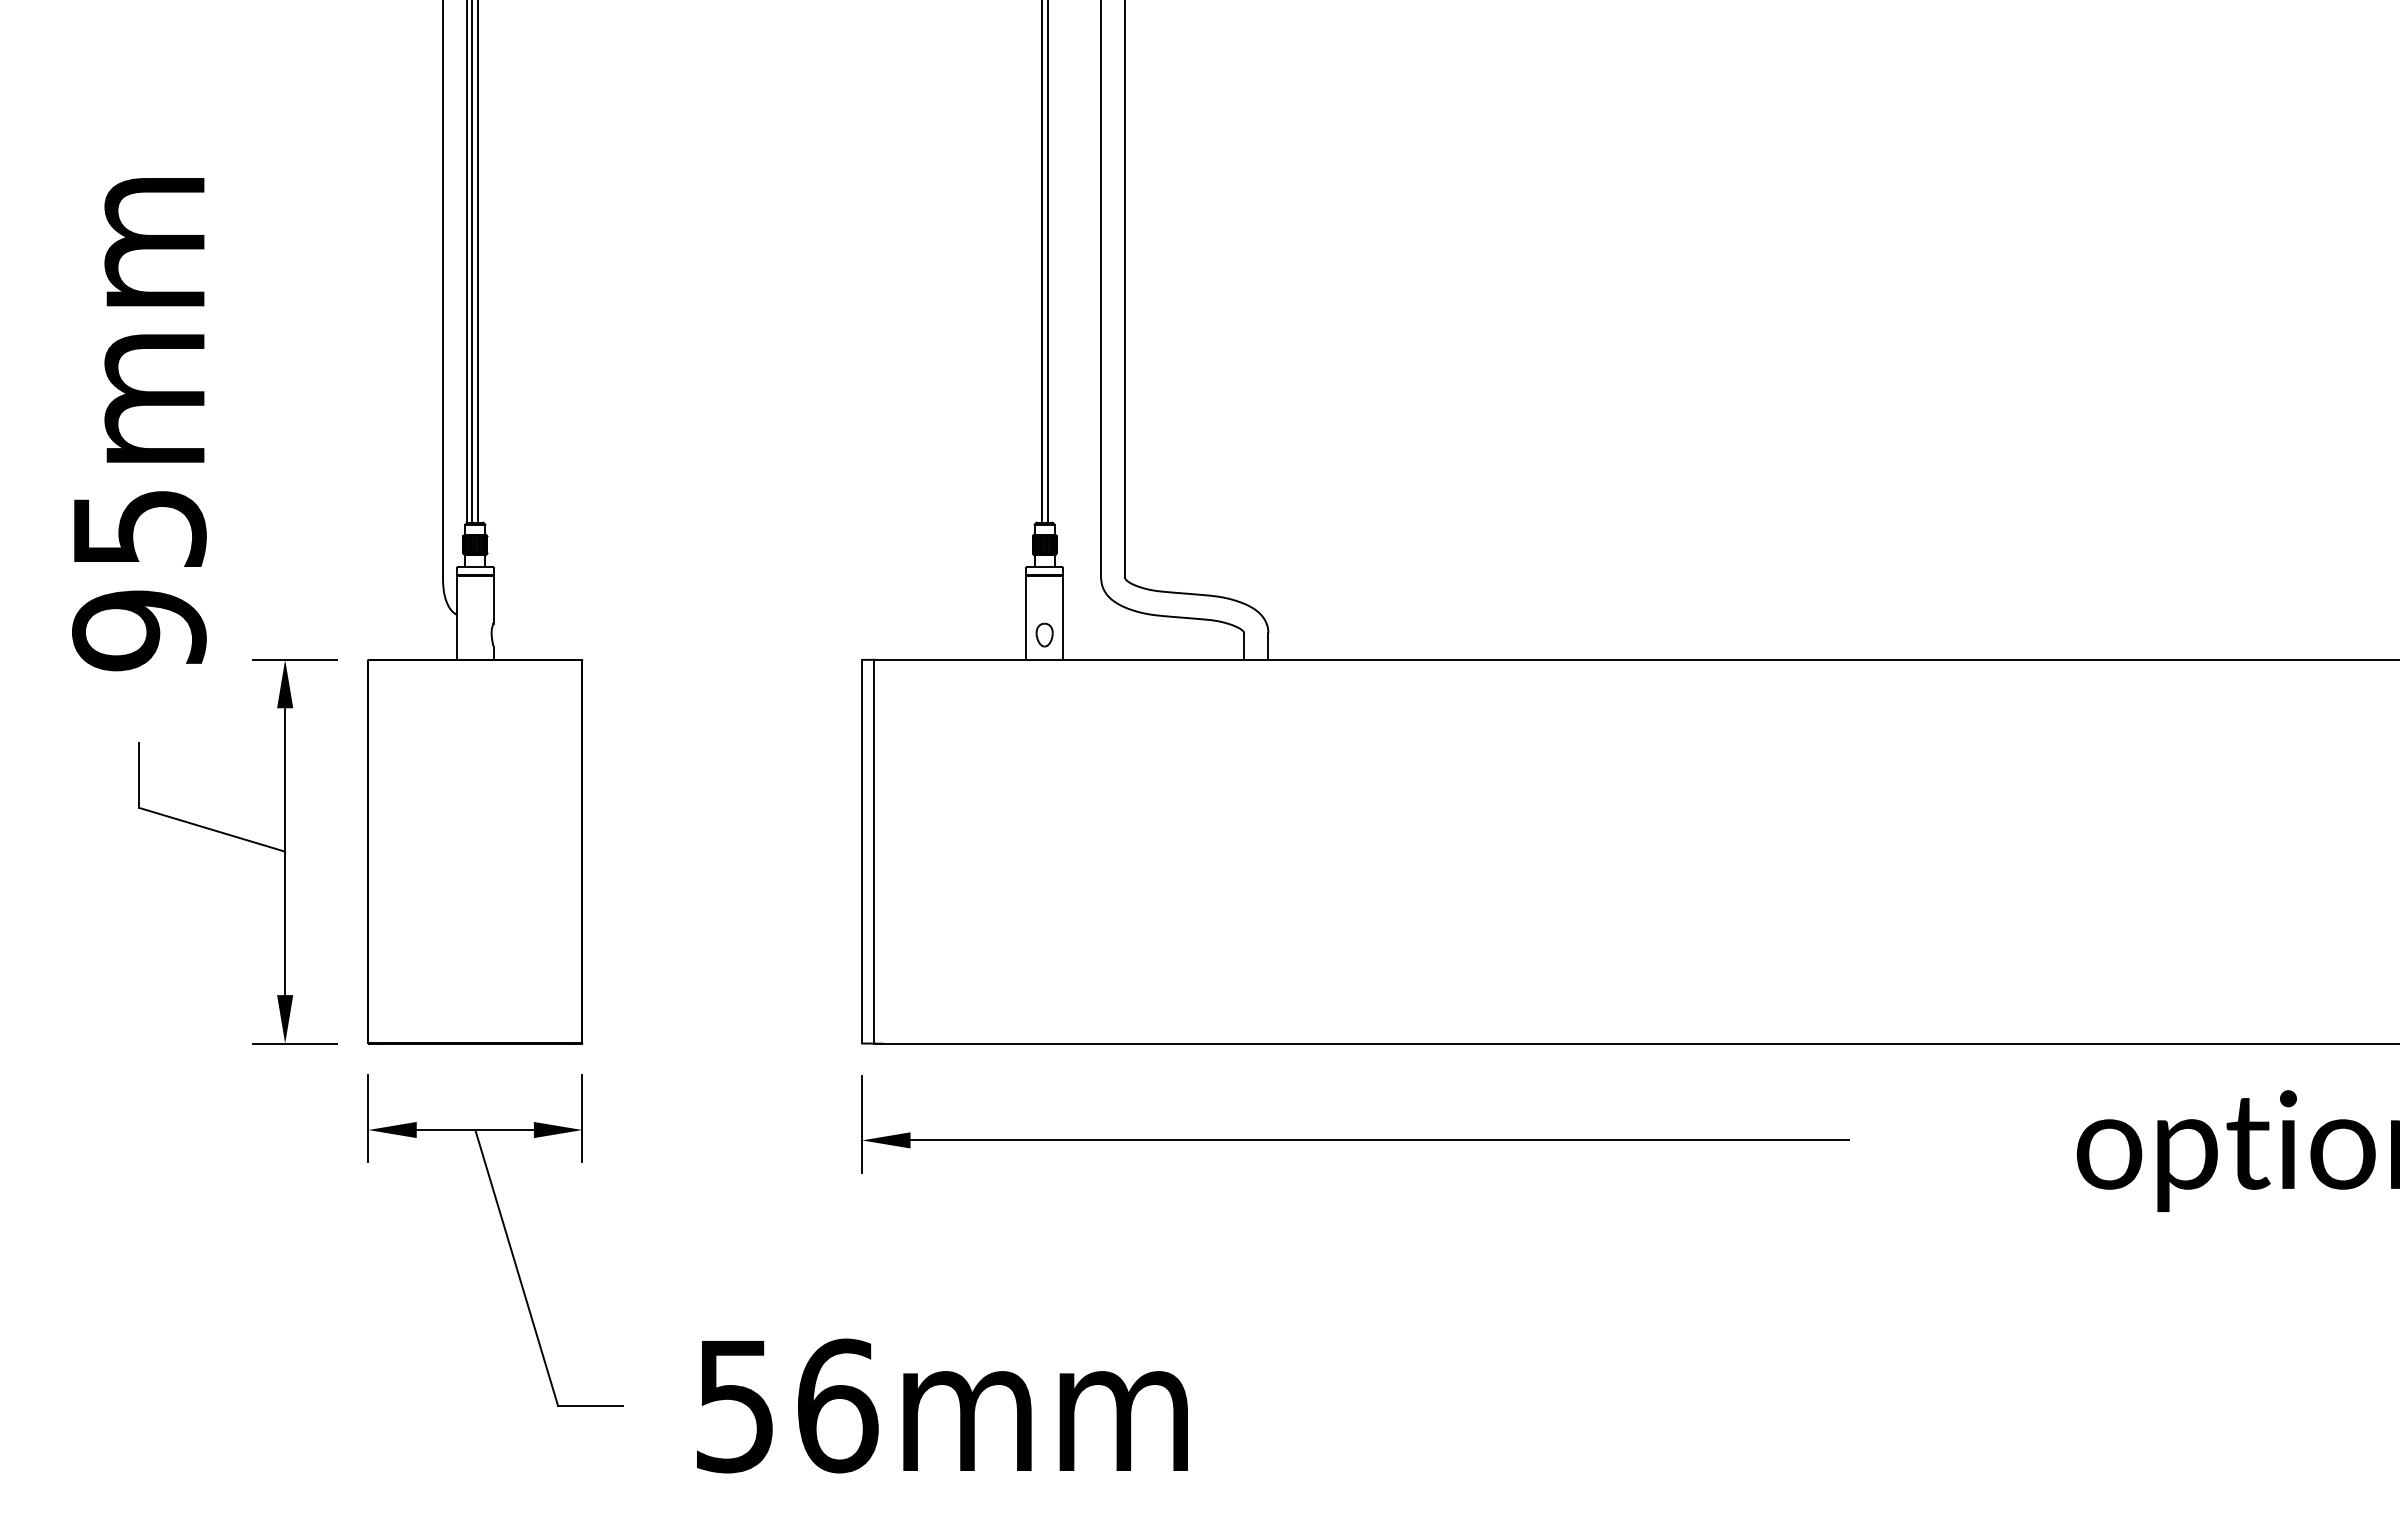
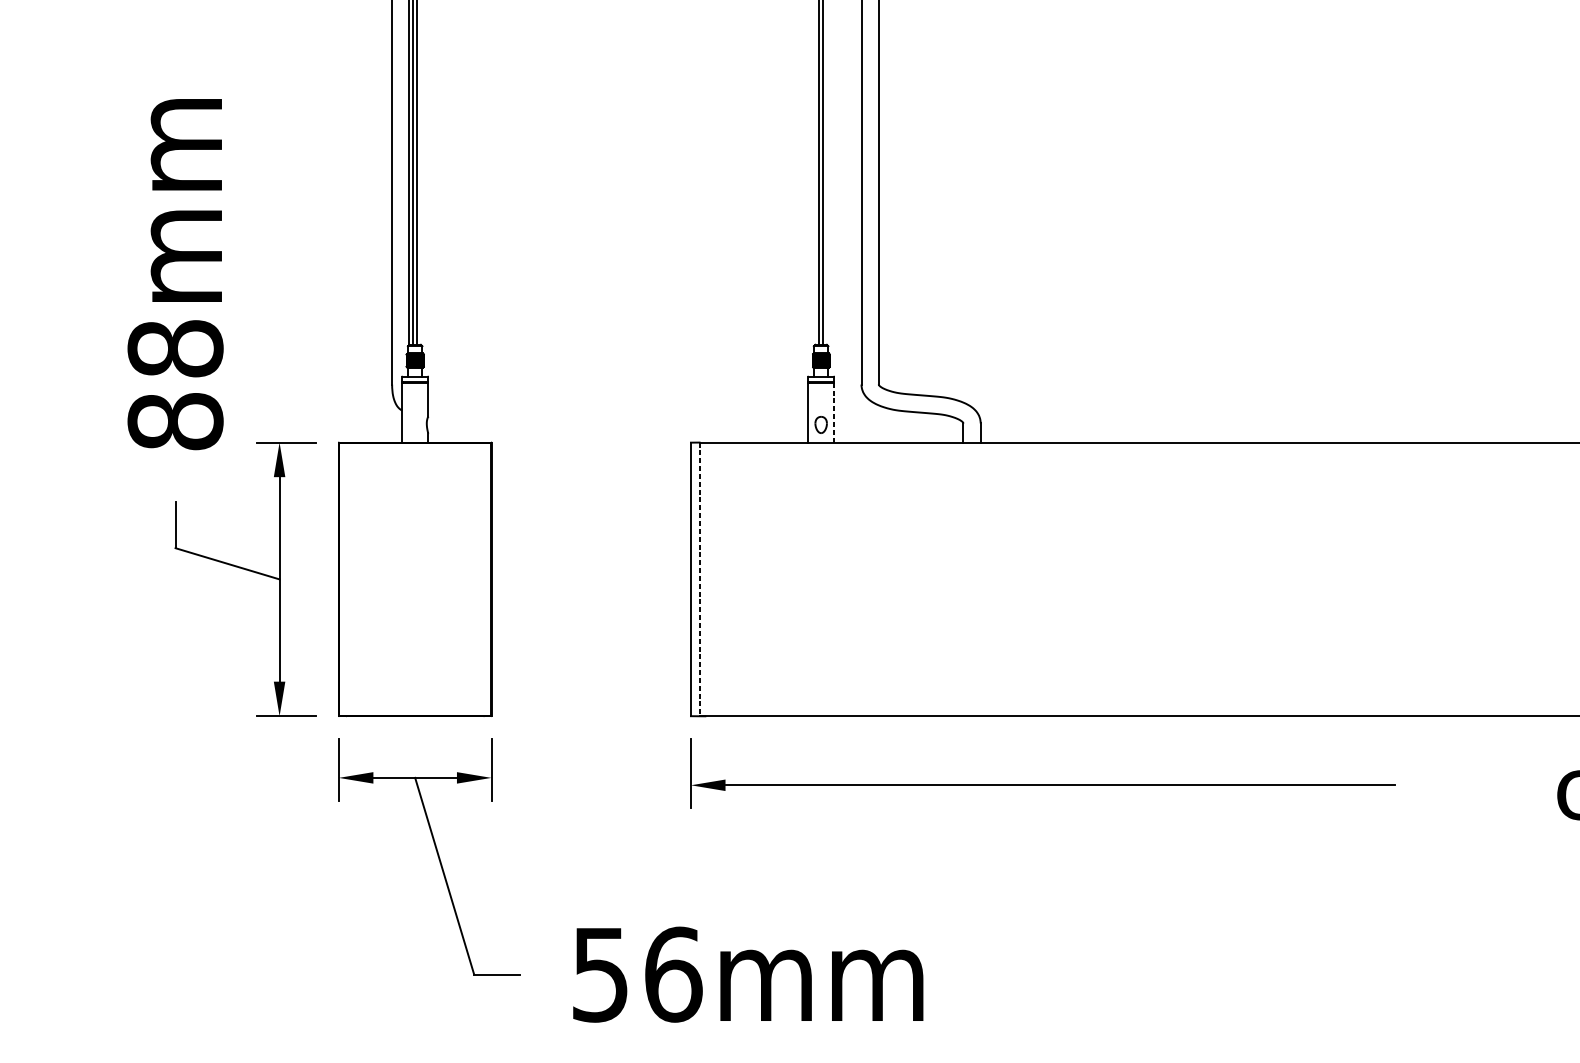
text: (139, 579) -> (175, 385), 95mm -> 88mm
line: (1062, 618) -> (833, 413), solid -> dashed
line: (874, 851) -> (699, 579), solid -> dashed

